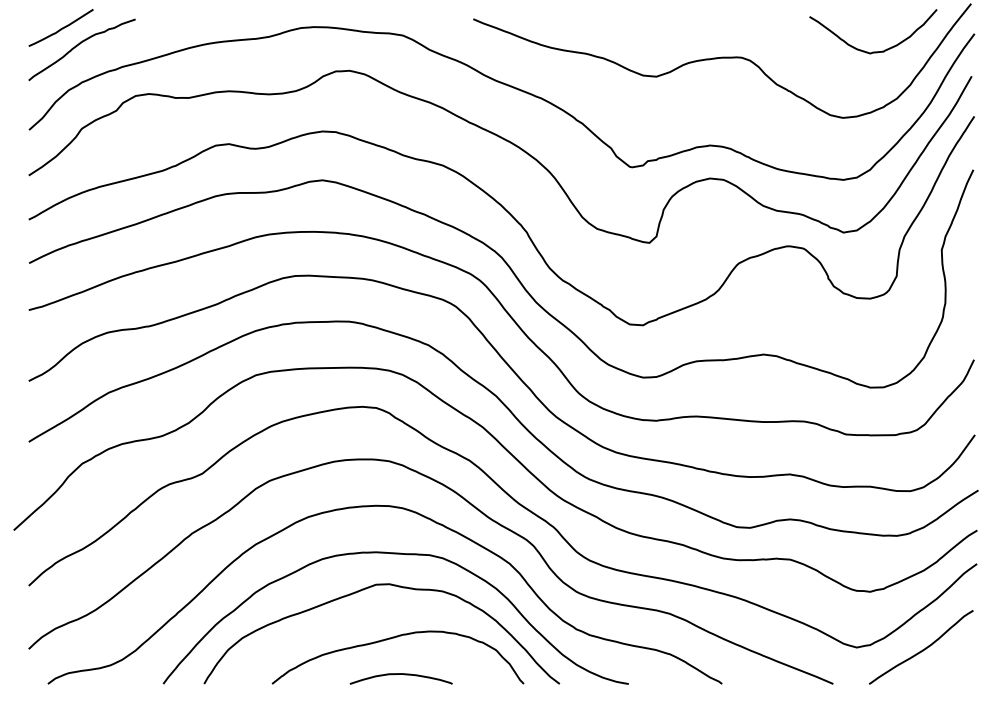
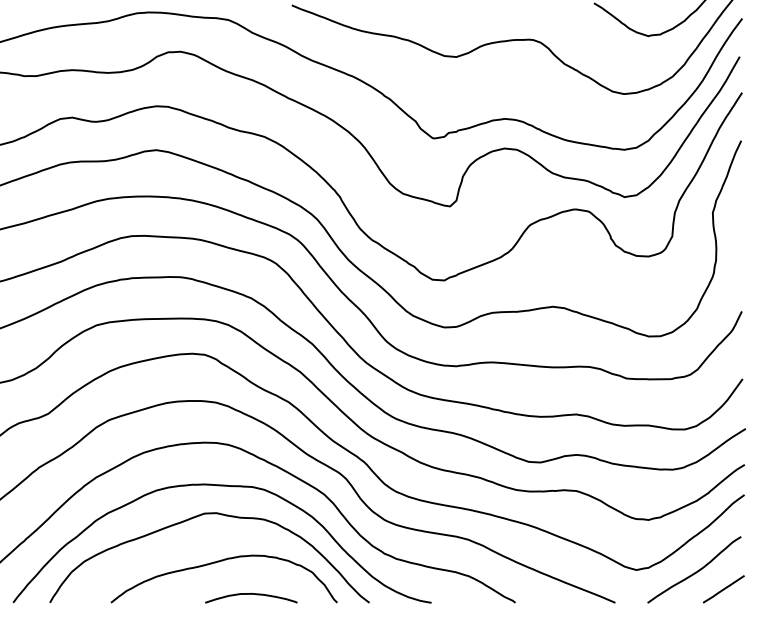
line: (953, 668) -> (723, 588), added
curve: (400, 674) -> (250, 594), moved

